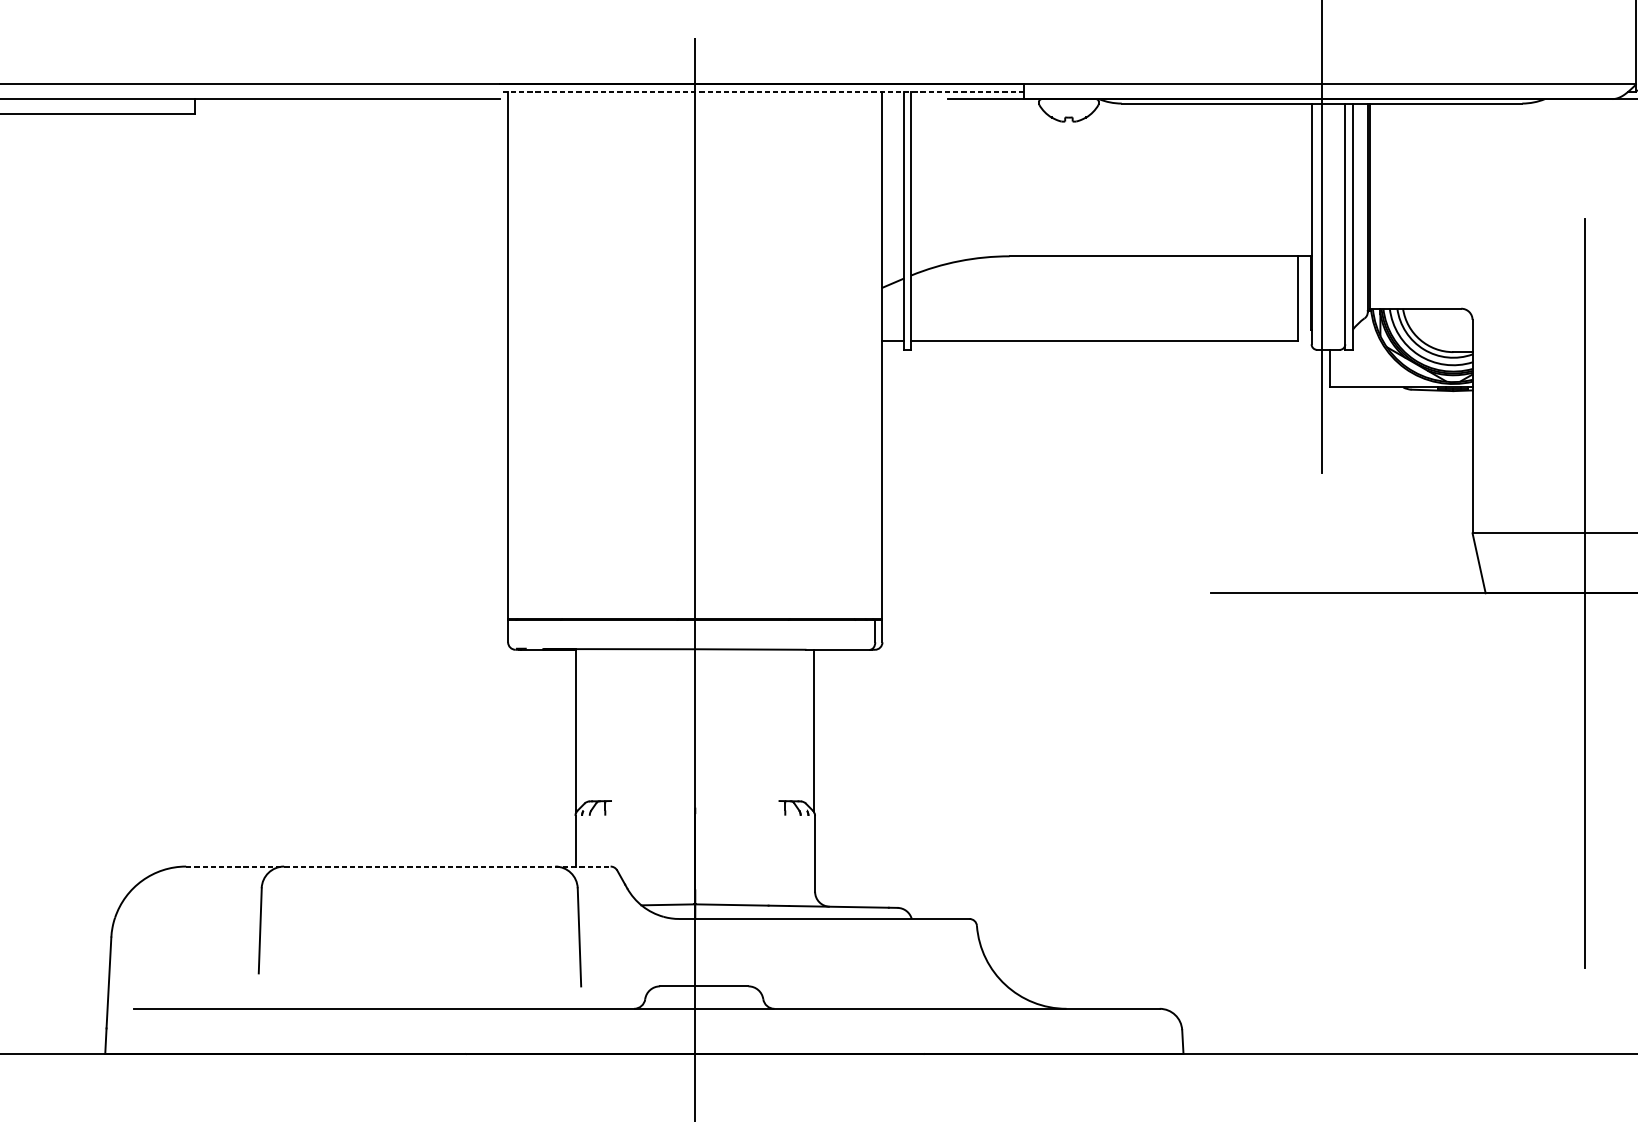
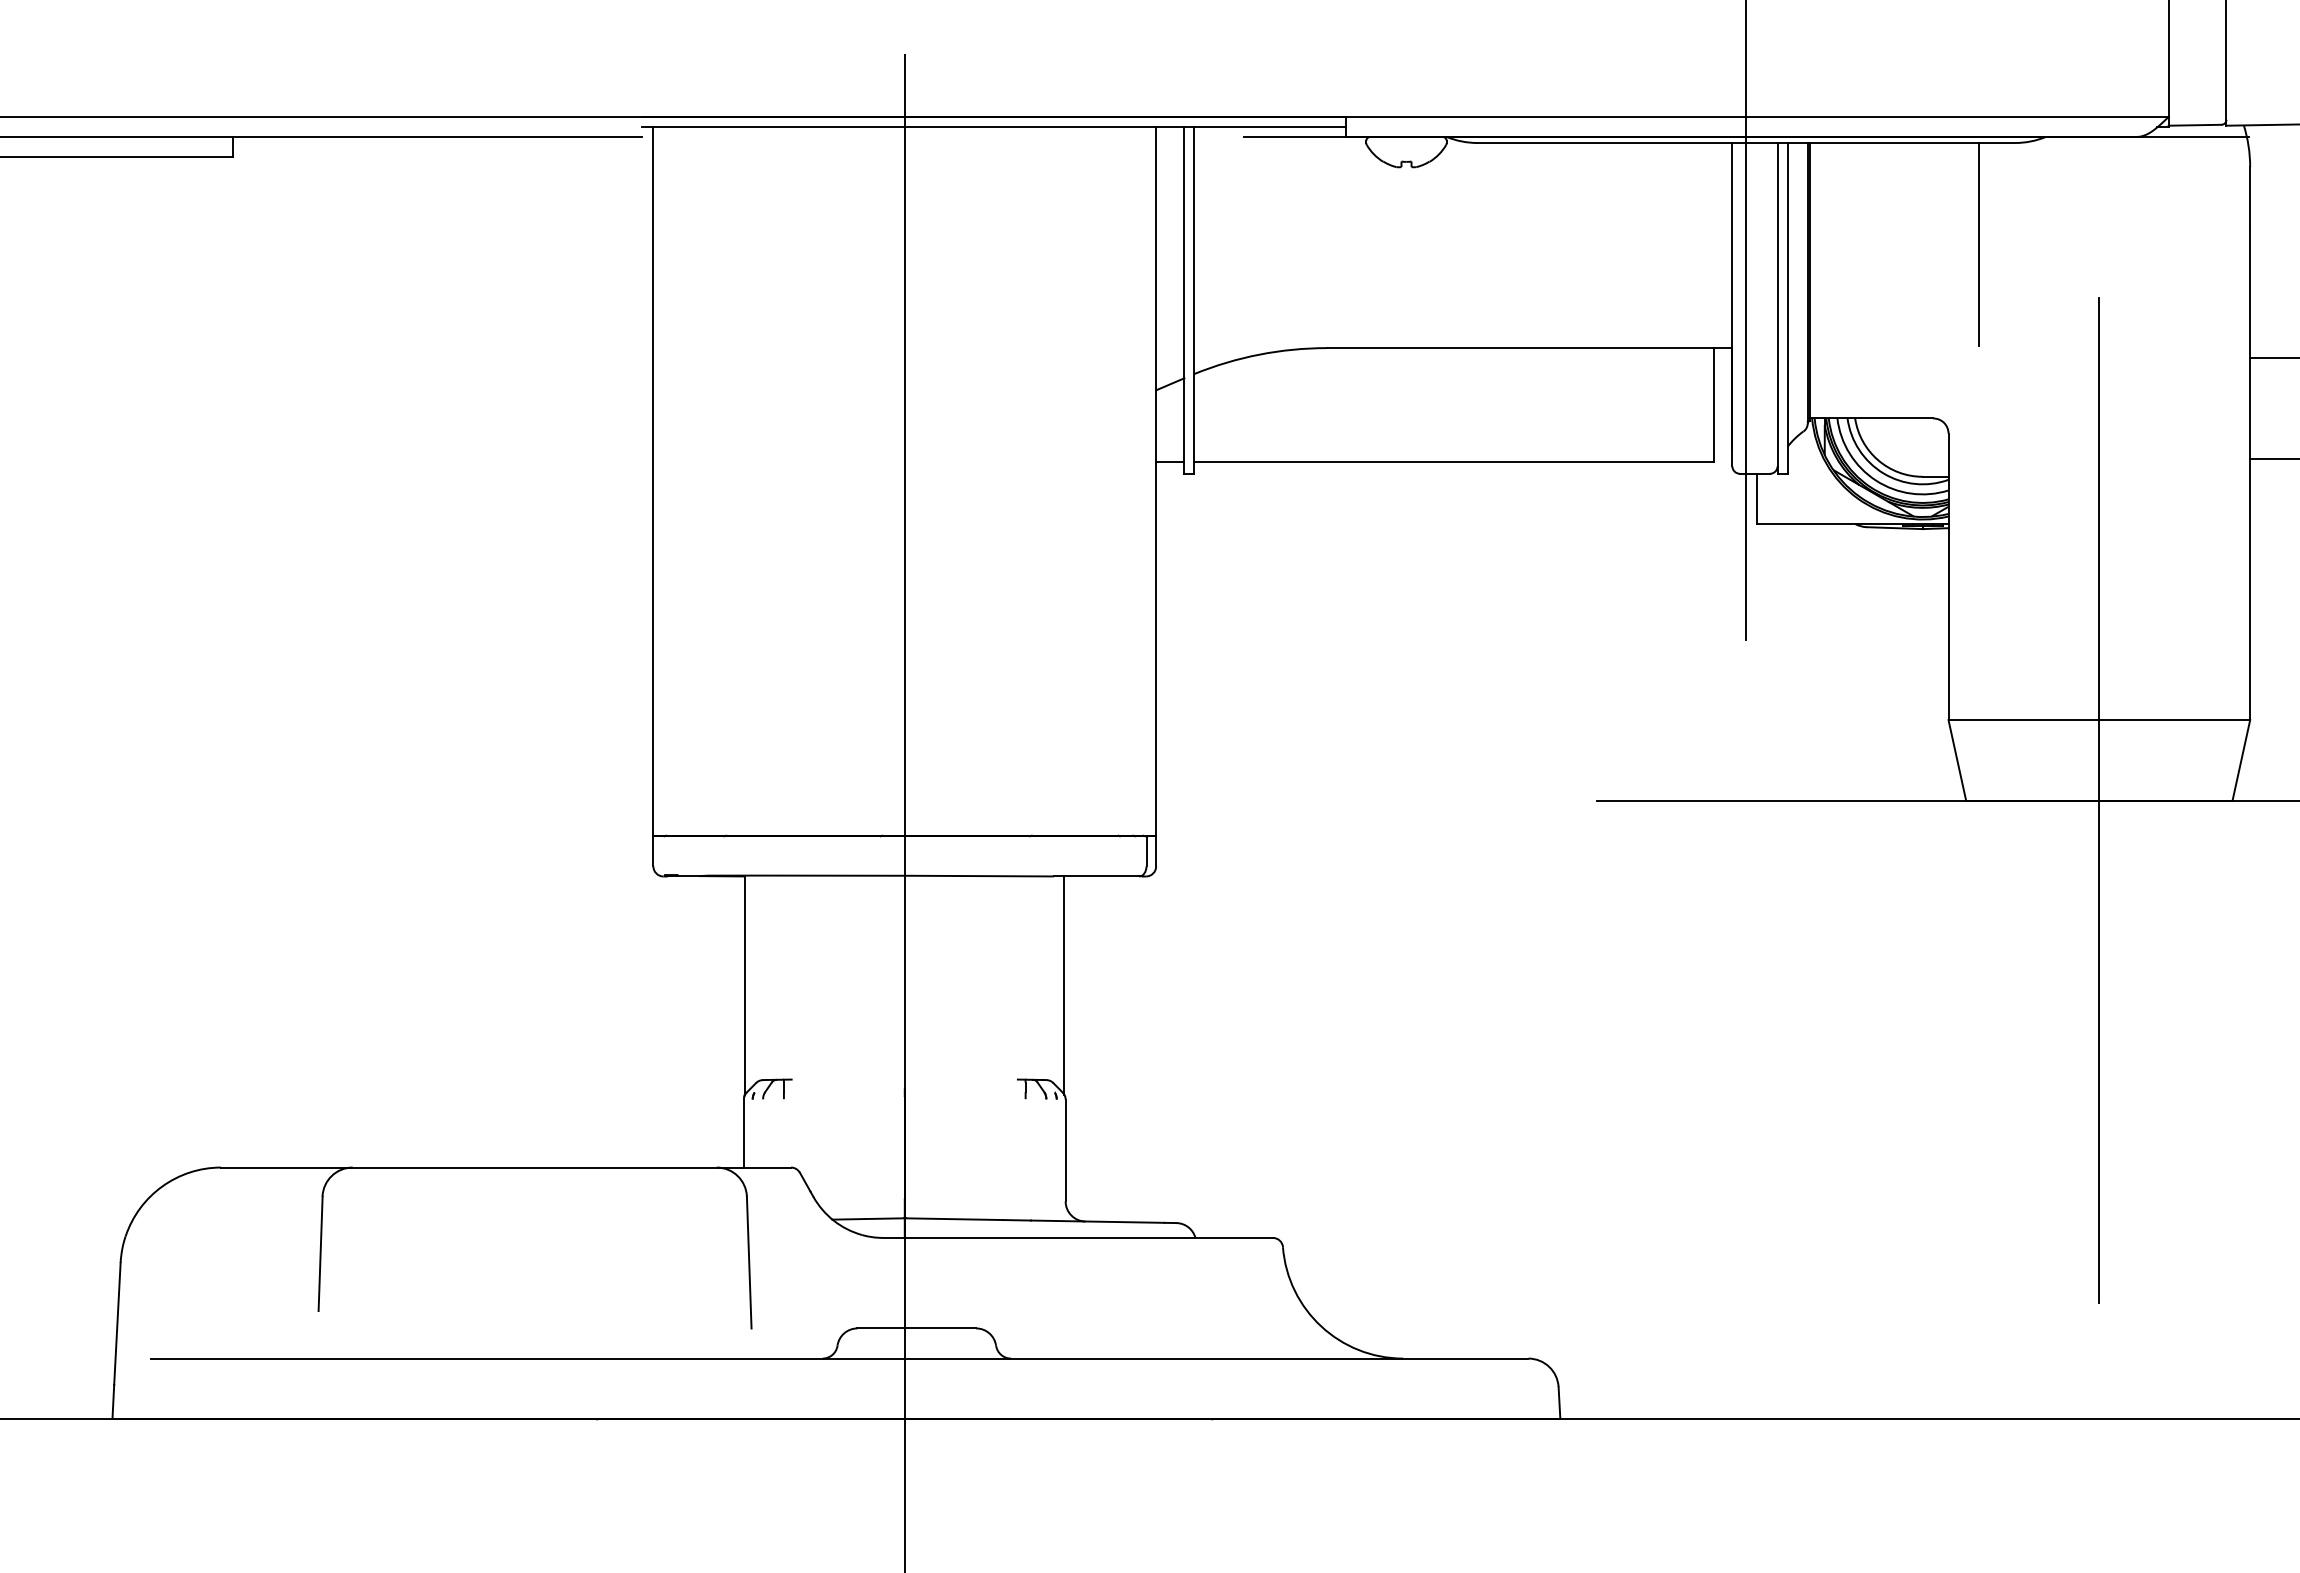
line: (762, 91) -> (994, 126), dashed -> solid
line: (1494, 179) -> (1978, 244), added
line: (398, 866) -> (506, 1167), dashed -> solid

